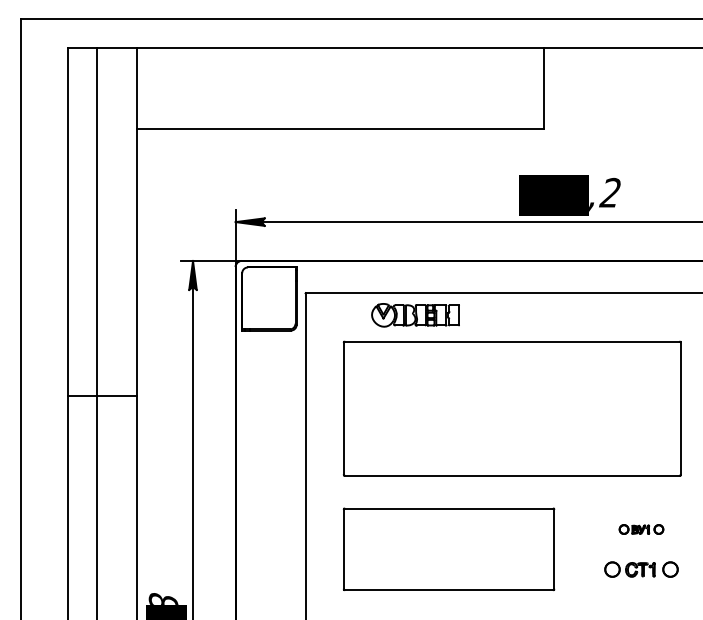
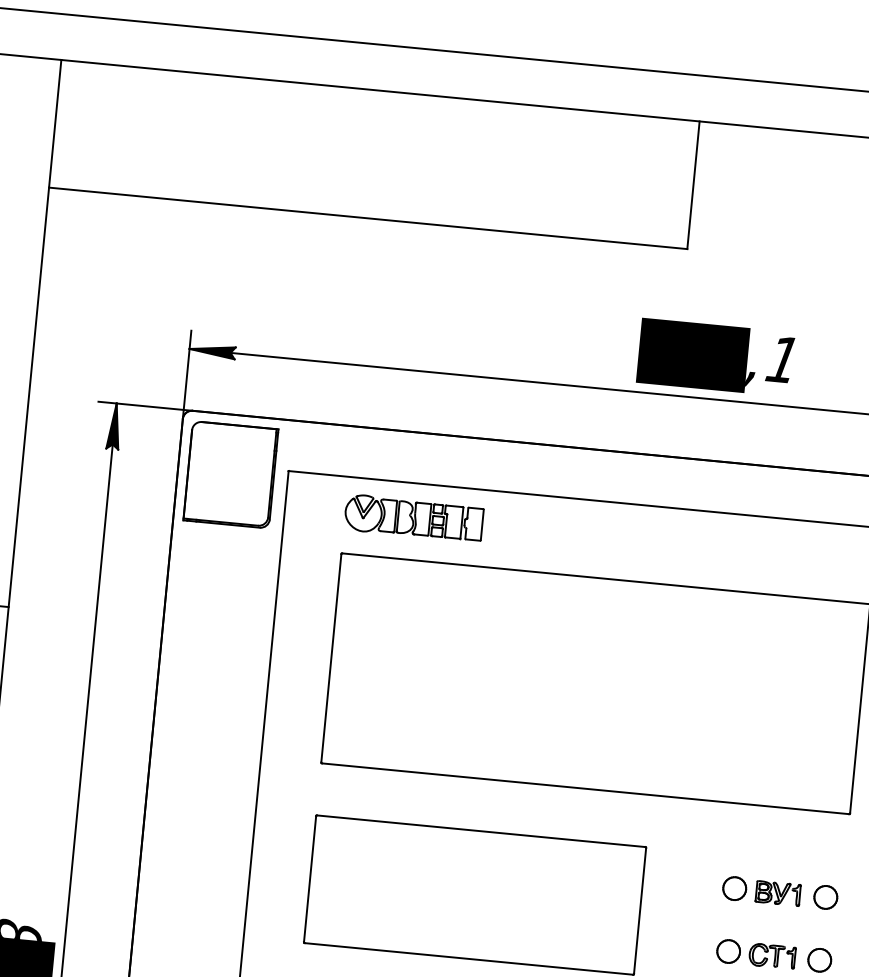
text: (609, 192) -> (780, 358), 110,2 -> 110,1
part: (415, 315) -> (413, 518), moved
part: (641, 529) -> (780, 892), size x1.67

